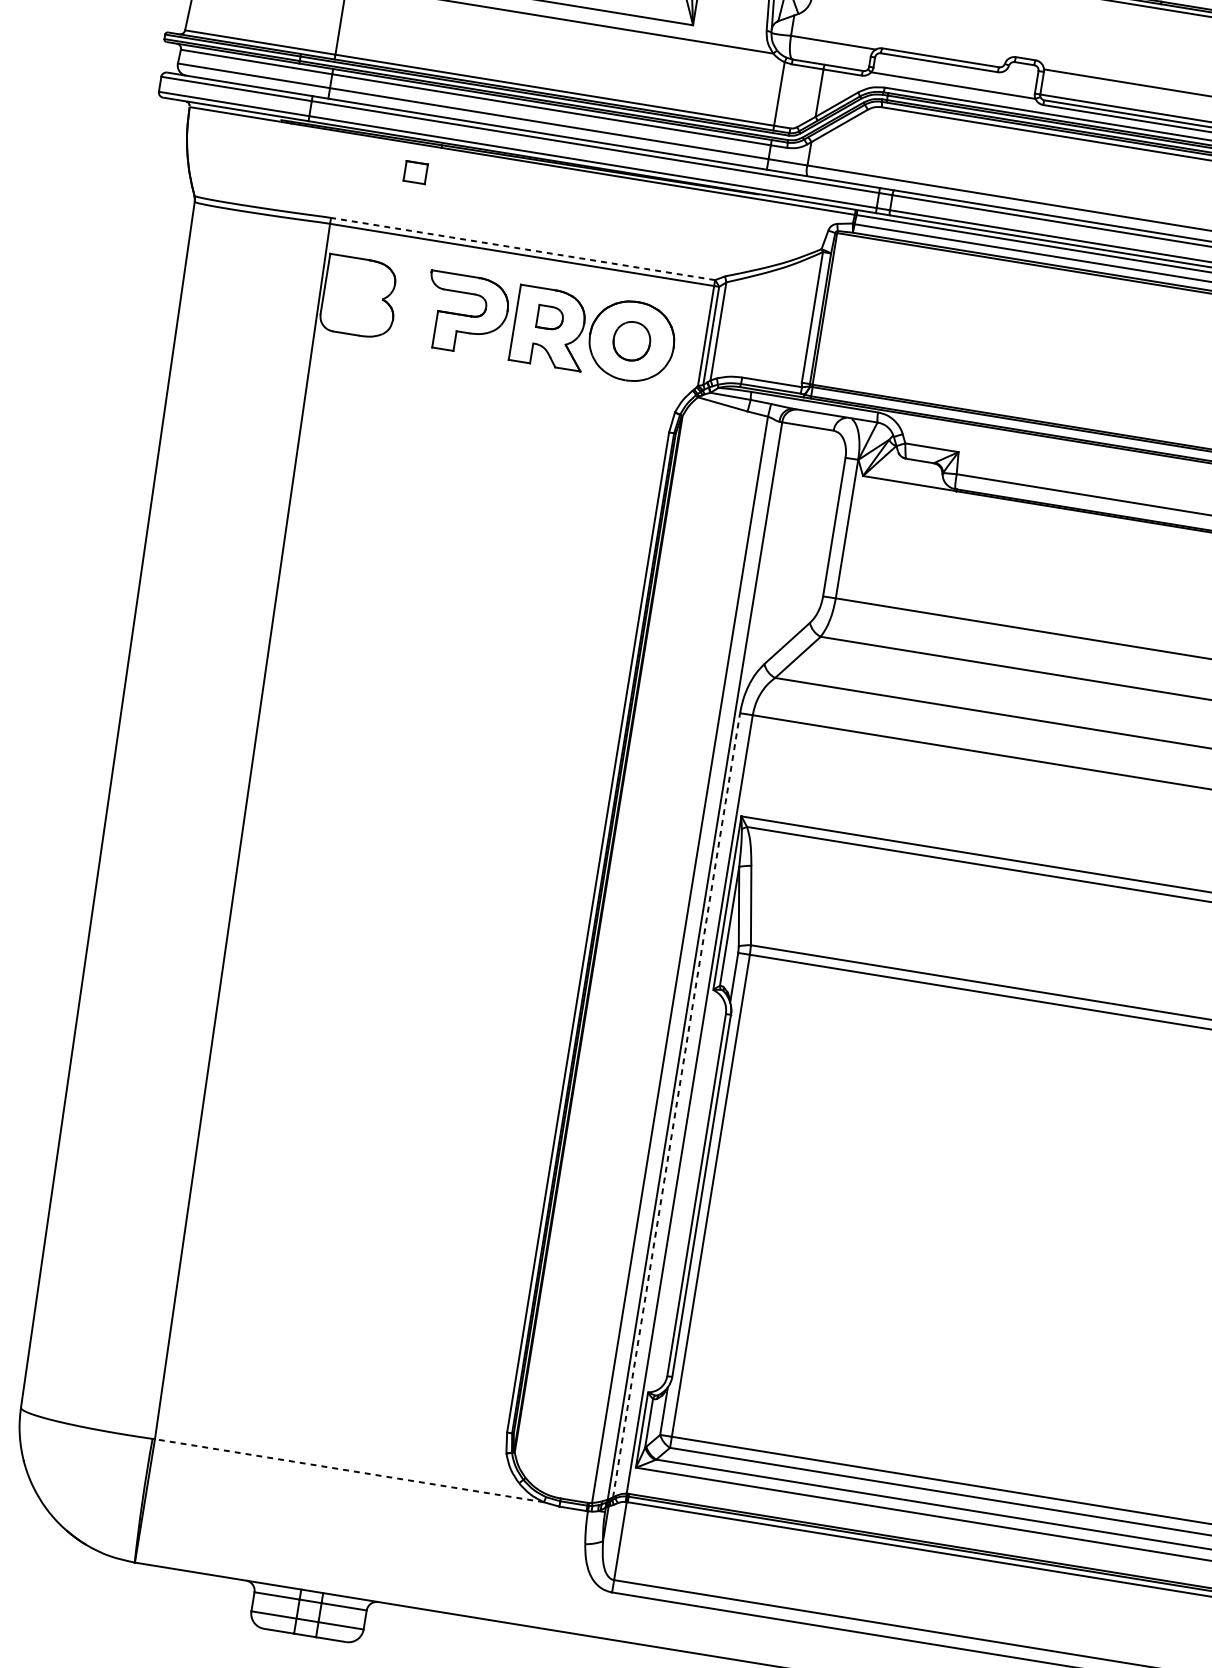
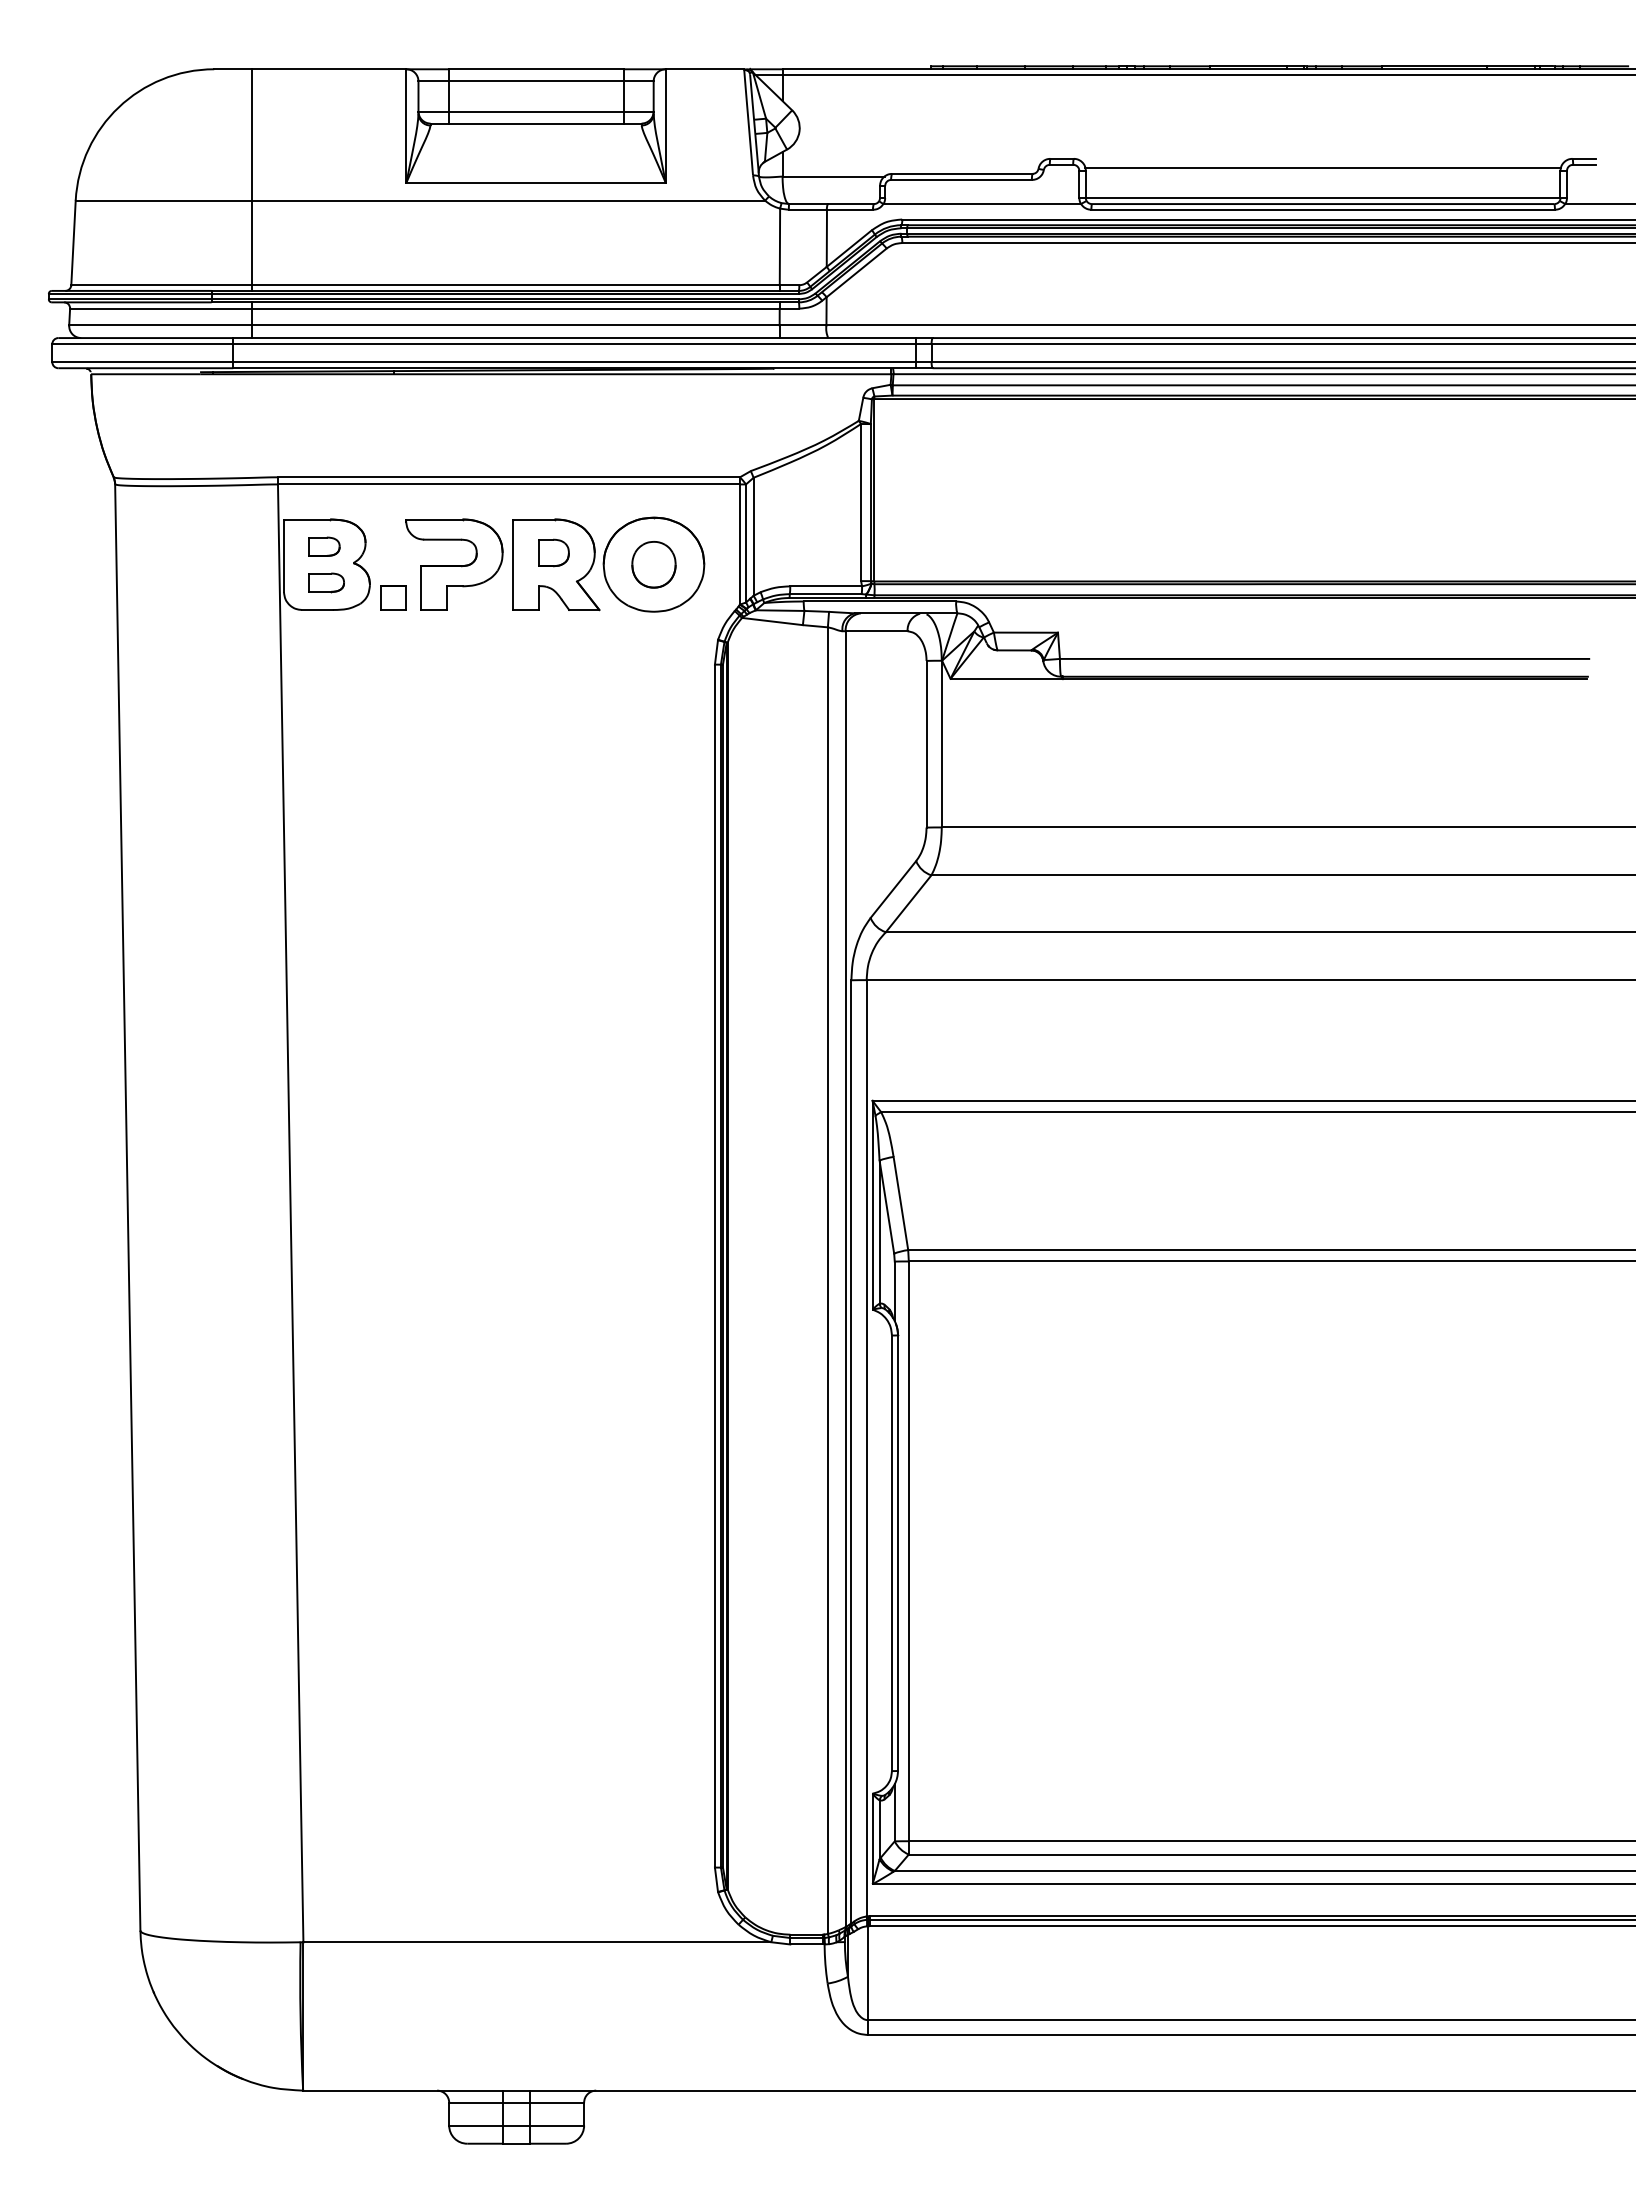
part: (415, 172) -> (393, 597), moved
line: (522, 249) -> (508, 477), dashed -> solid
part: (360, 281) -> (324, 546), added
part: (357, 311) -> (326, 582), added
line: (676, 1105) -> (851, 1451), dashed -> solid
line: (349, 1470) -> (537, 1942), dashed -> solid

